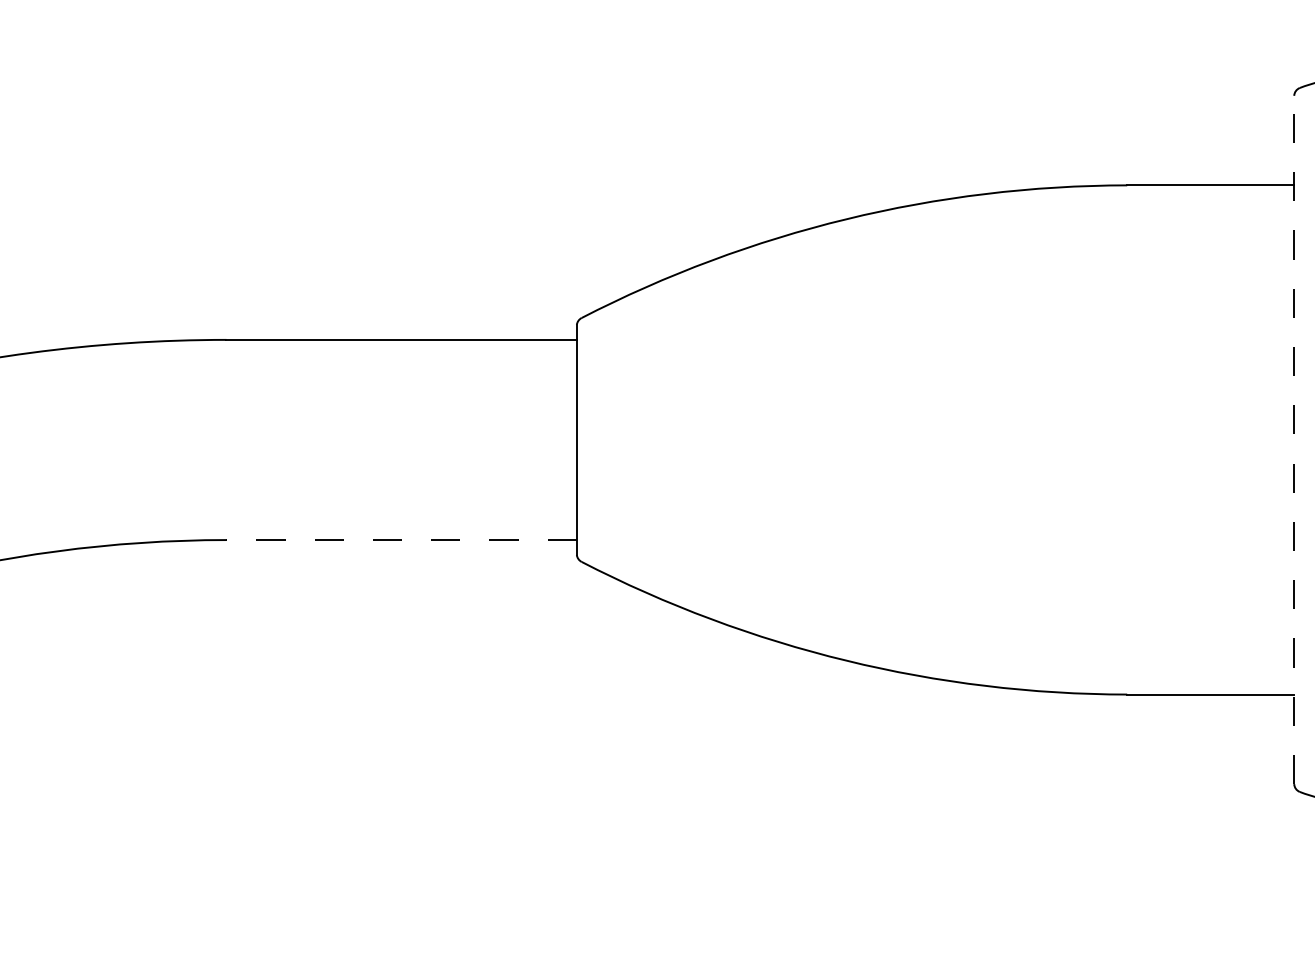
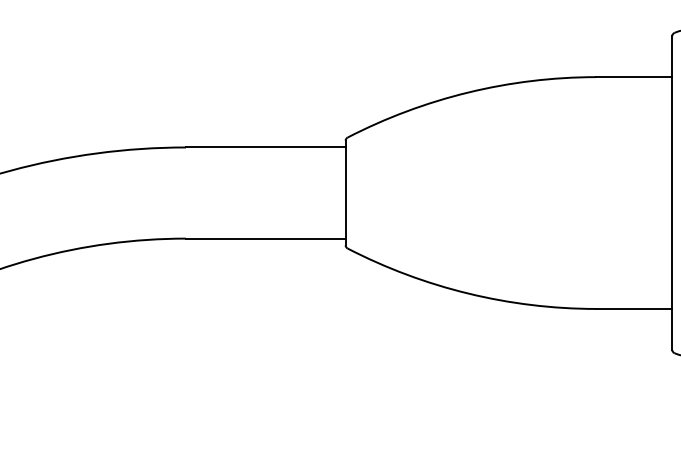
line: (1294, 440) -> (672, 193), dashed -> solid
line: (401, 539) -> (265, 238), dashed -> solid

